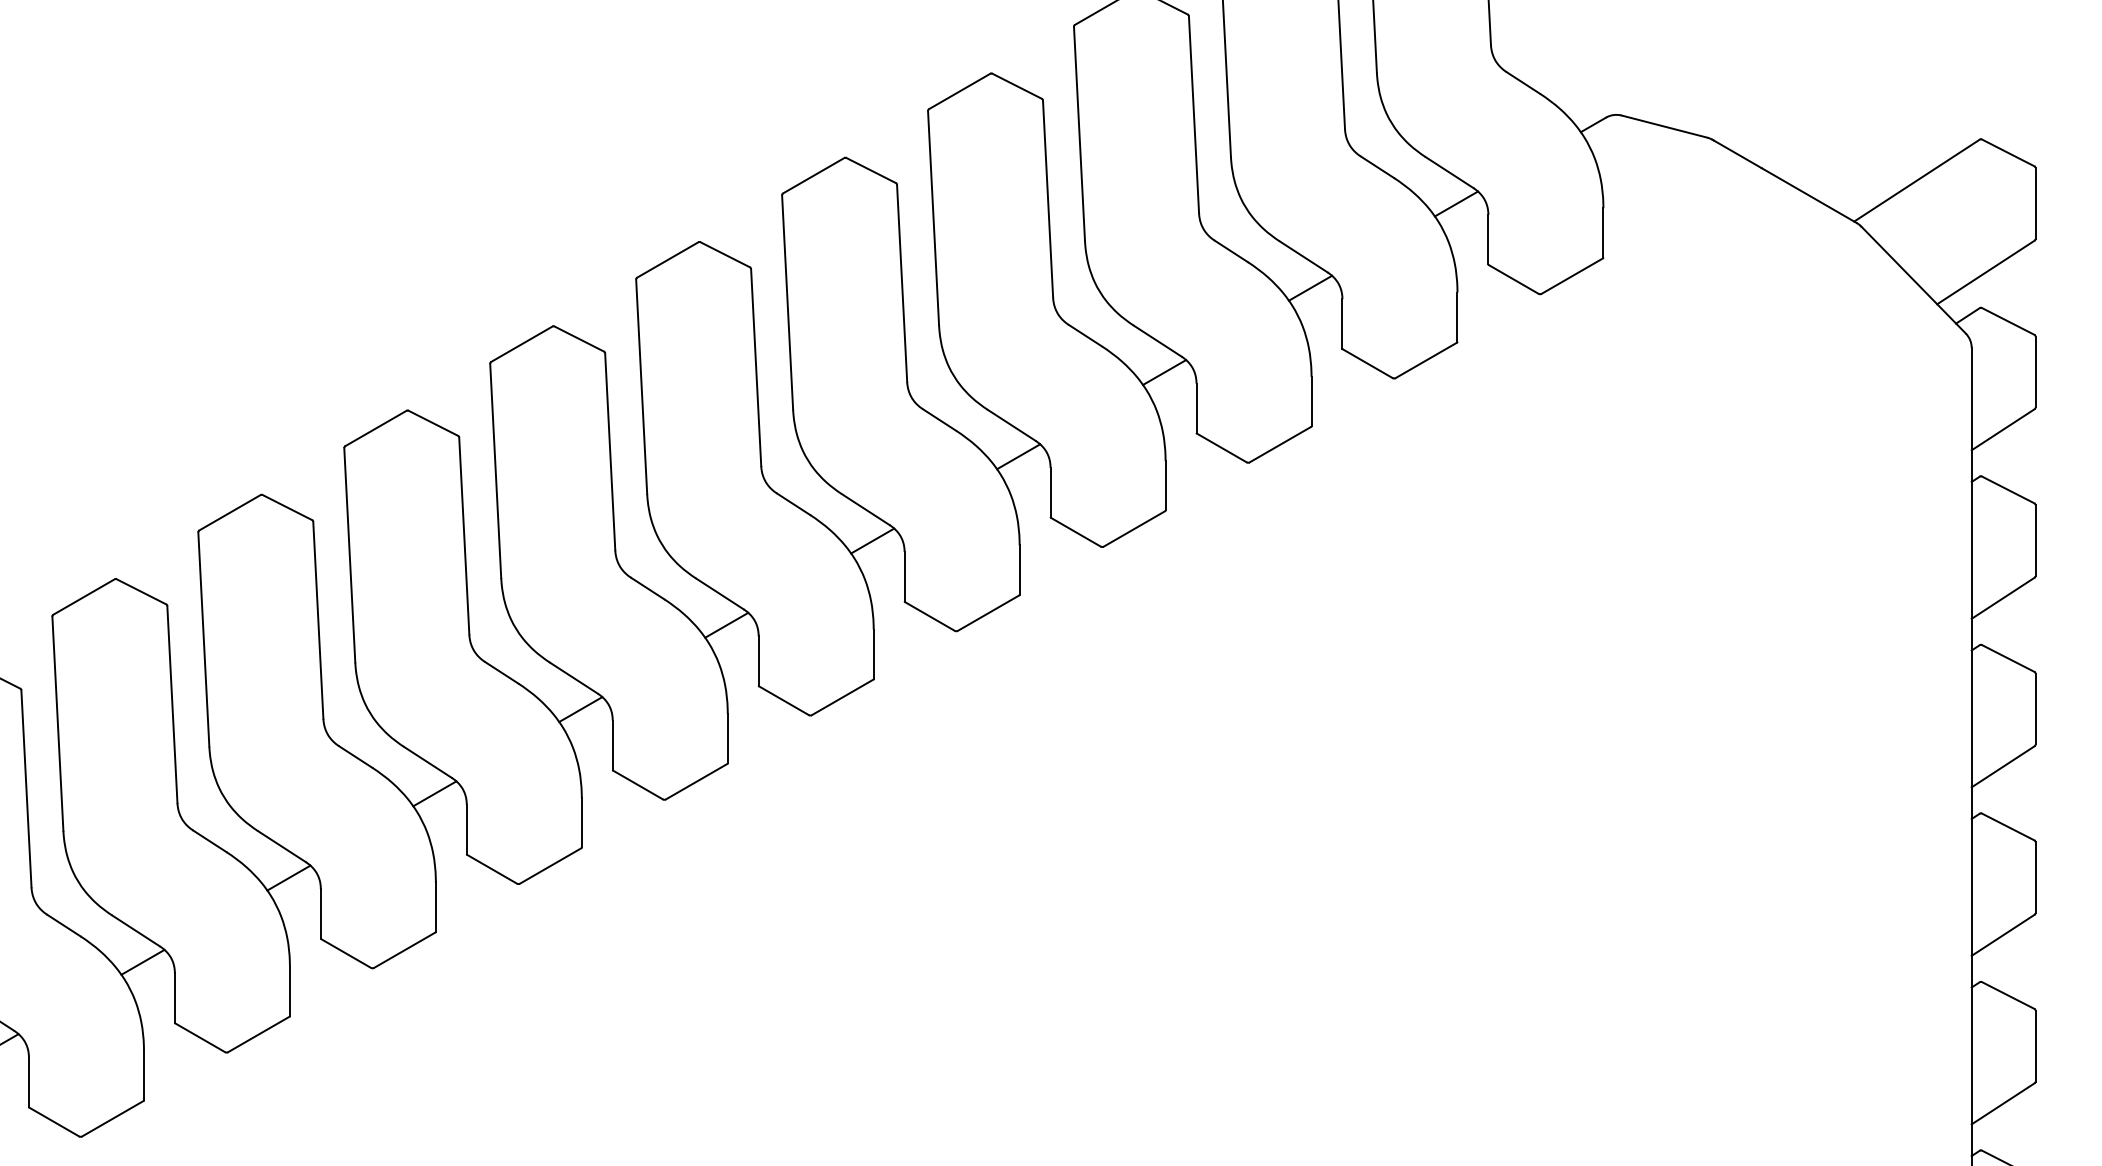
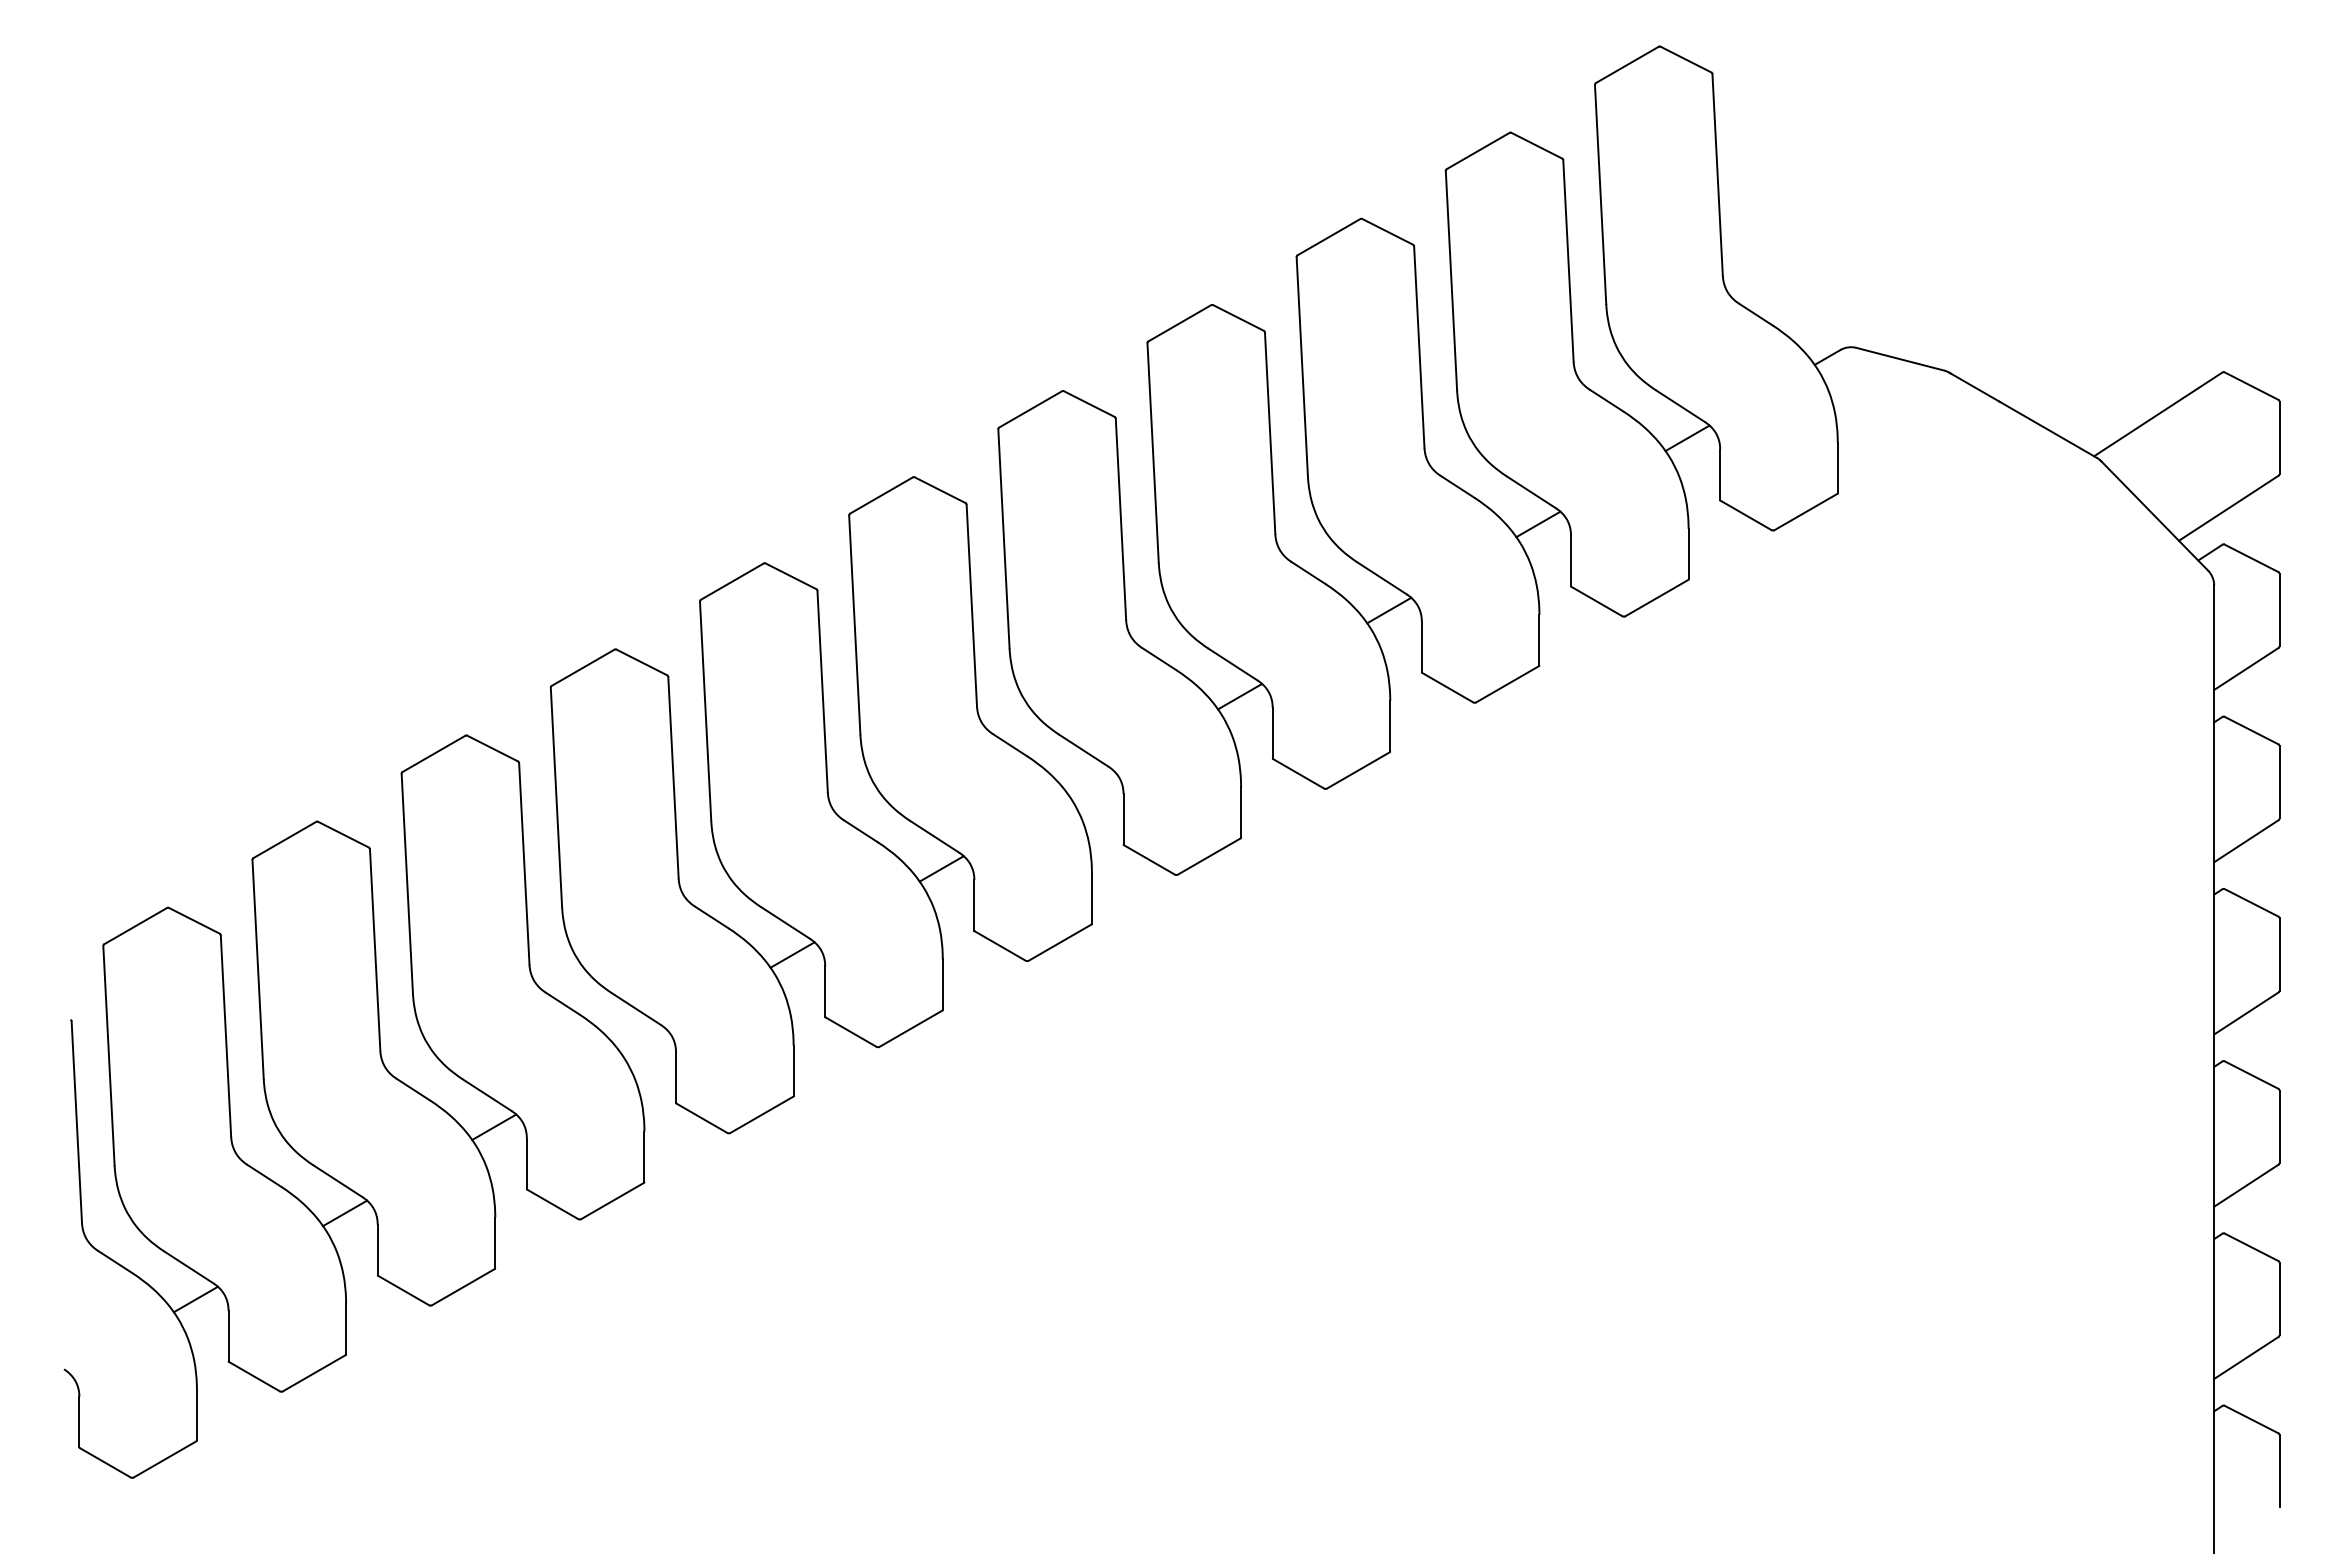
line: (872, 540) -> (1090, 782), removed
line: (434, 793) -> (643, 1040), removed

